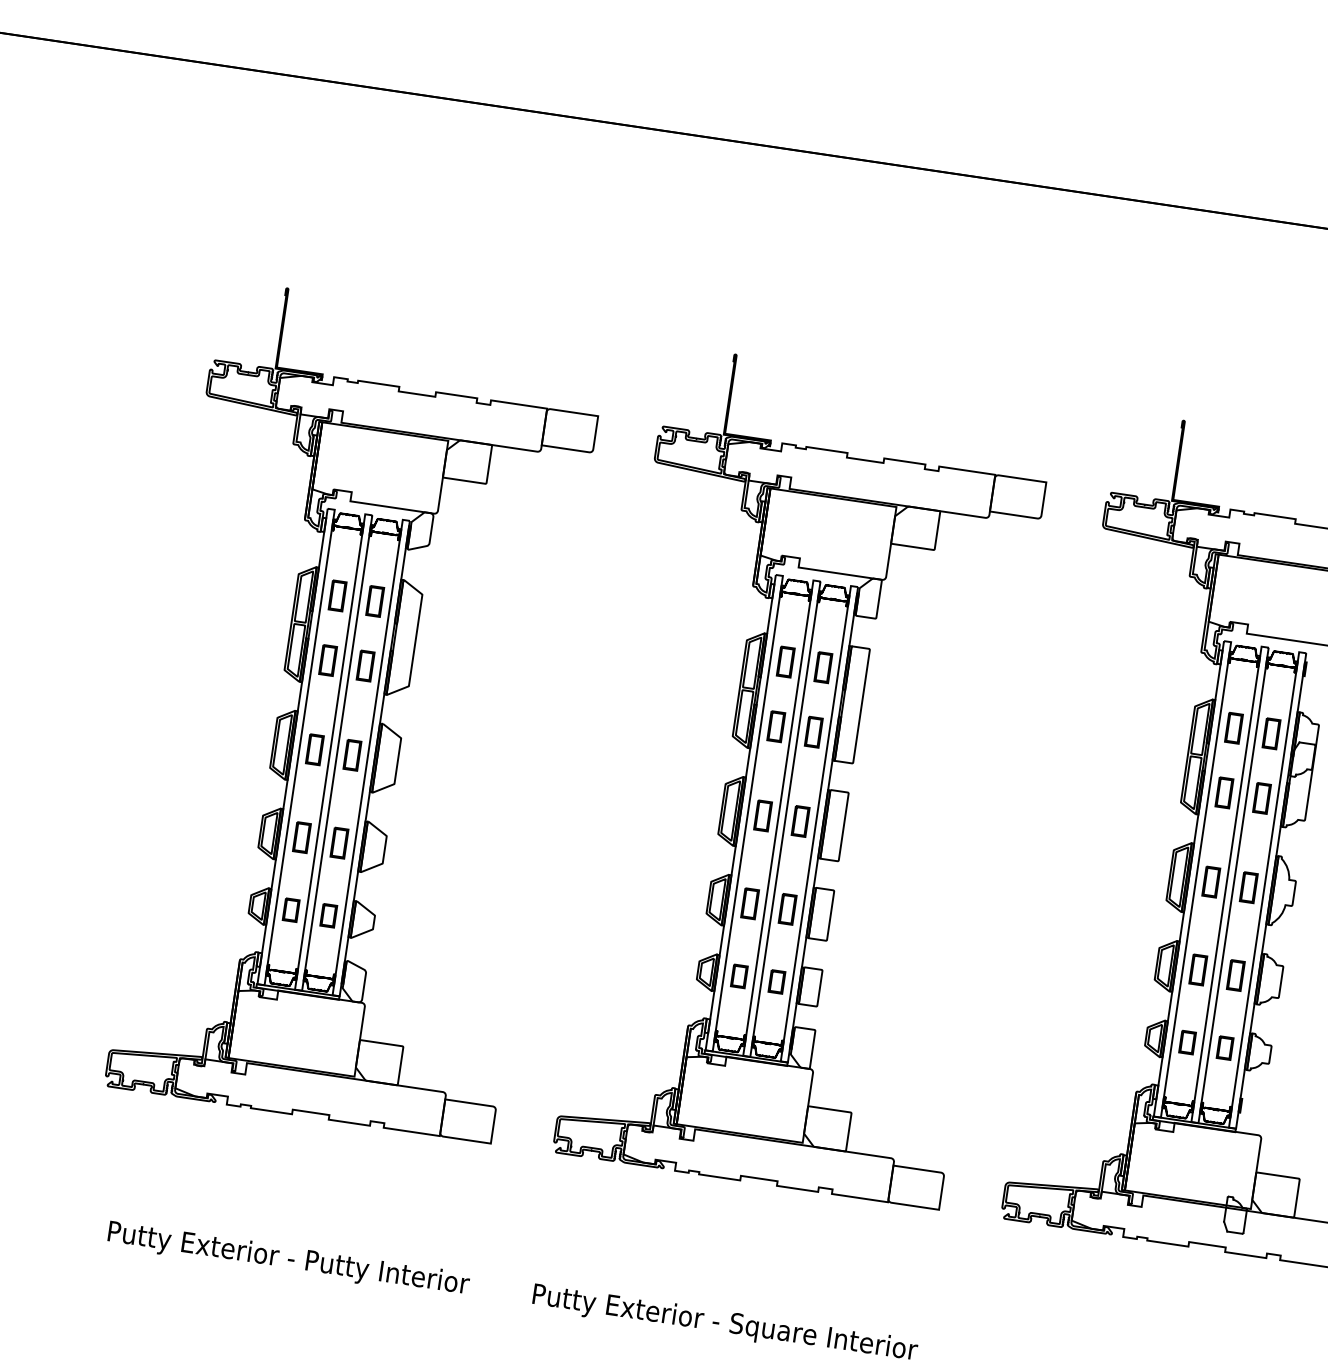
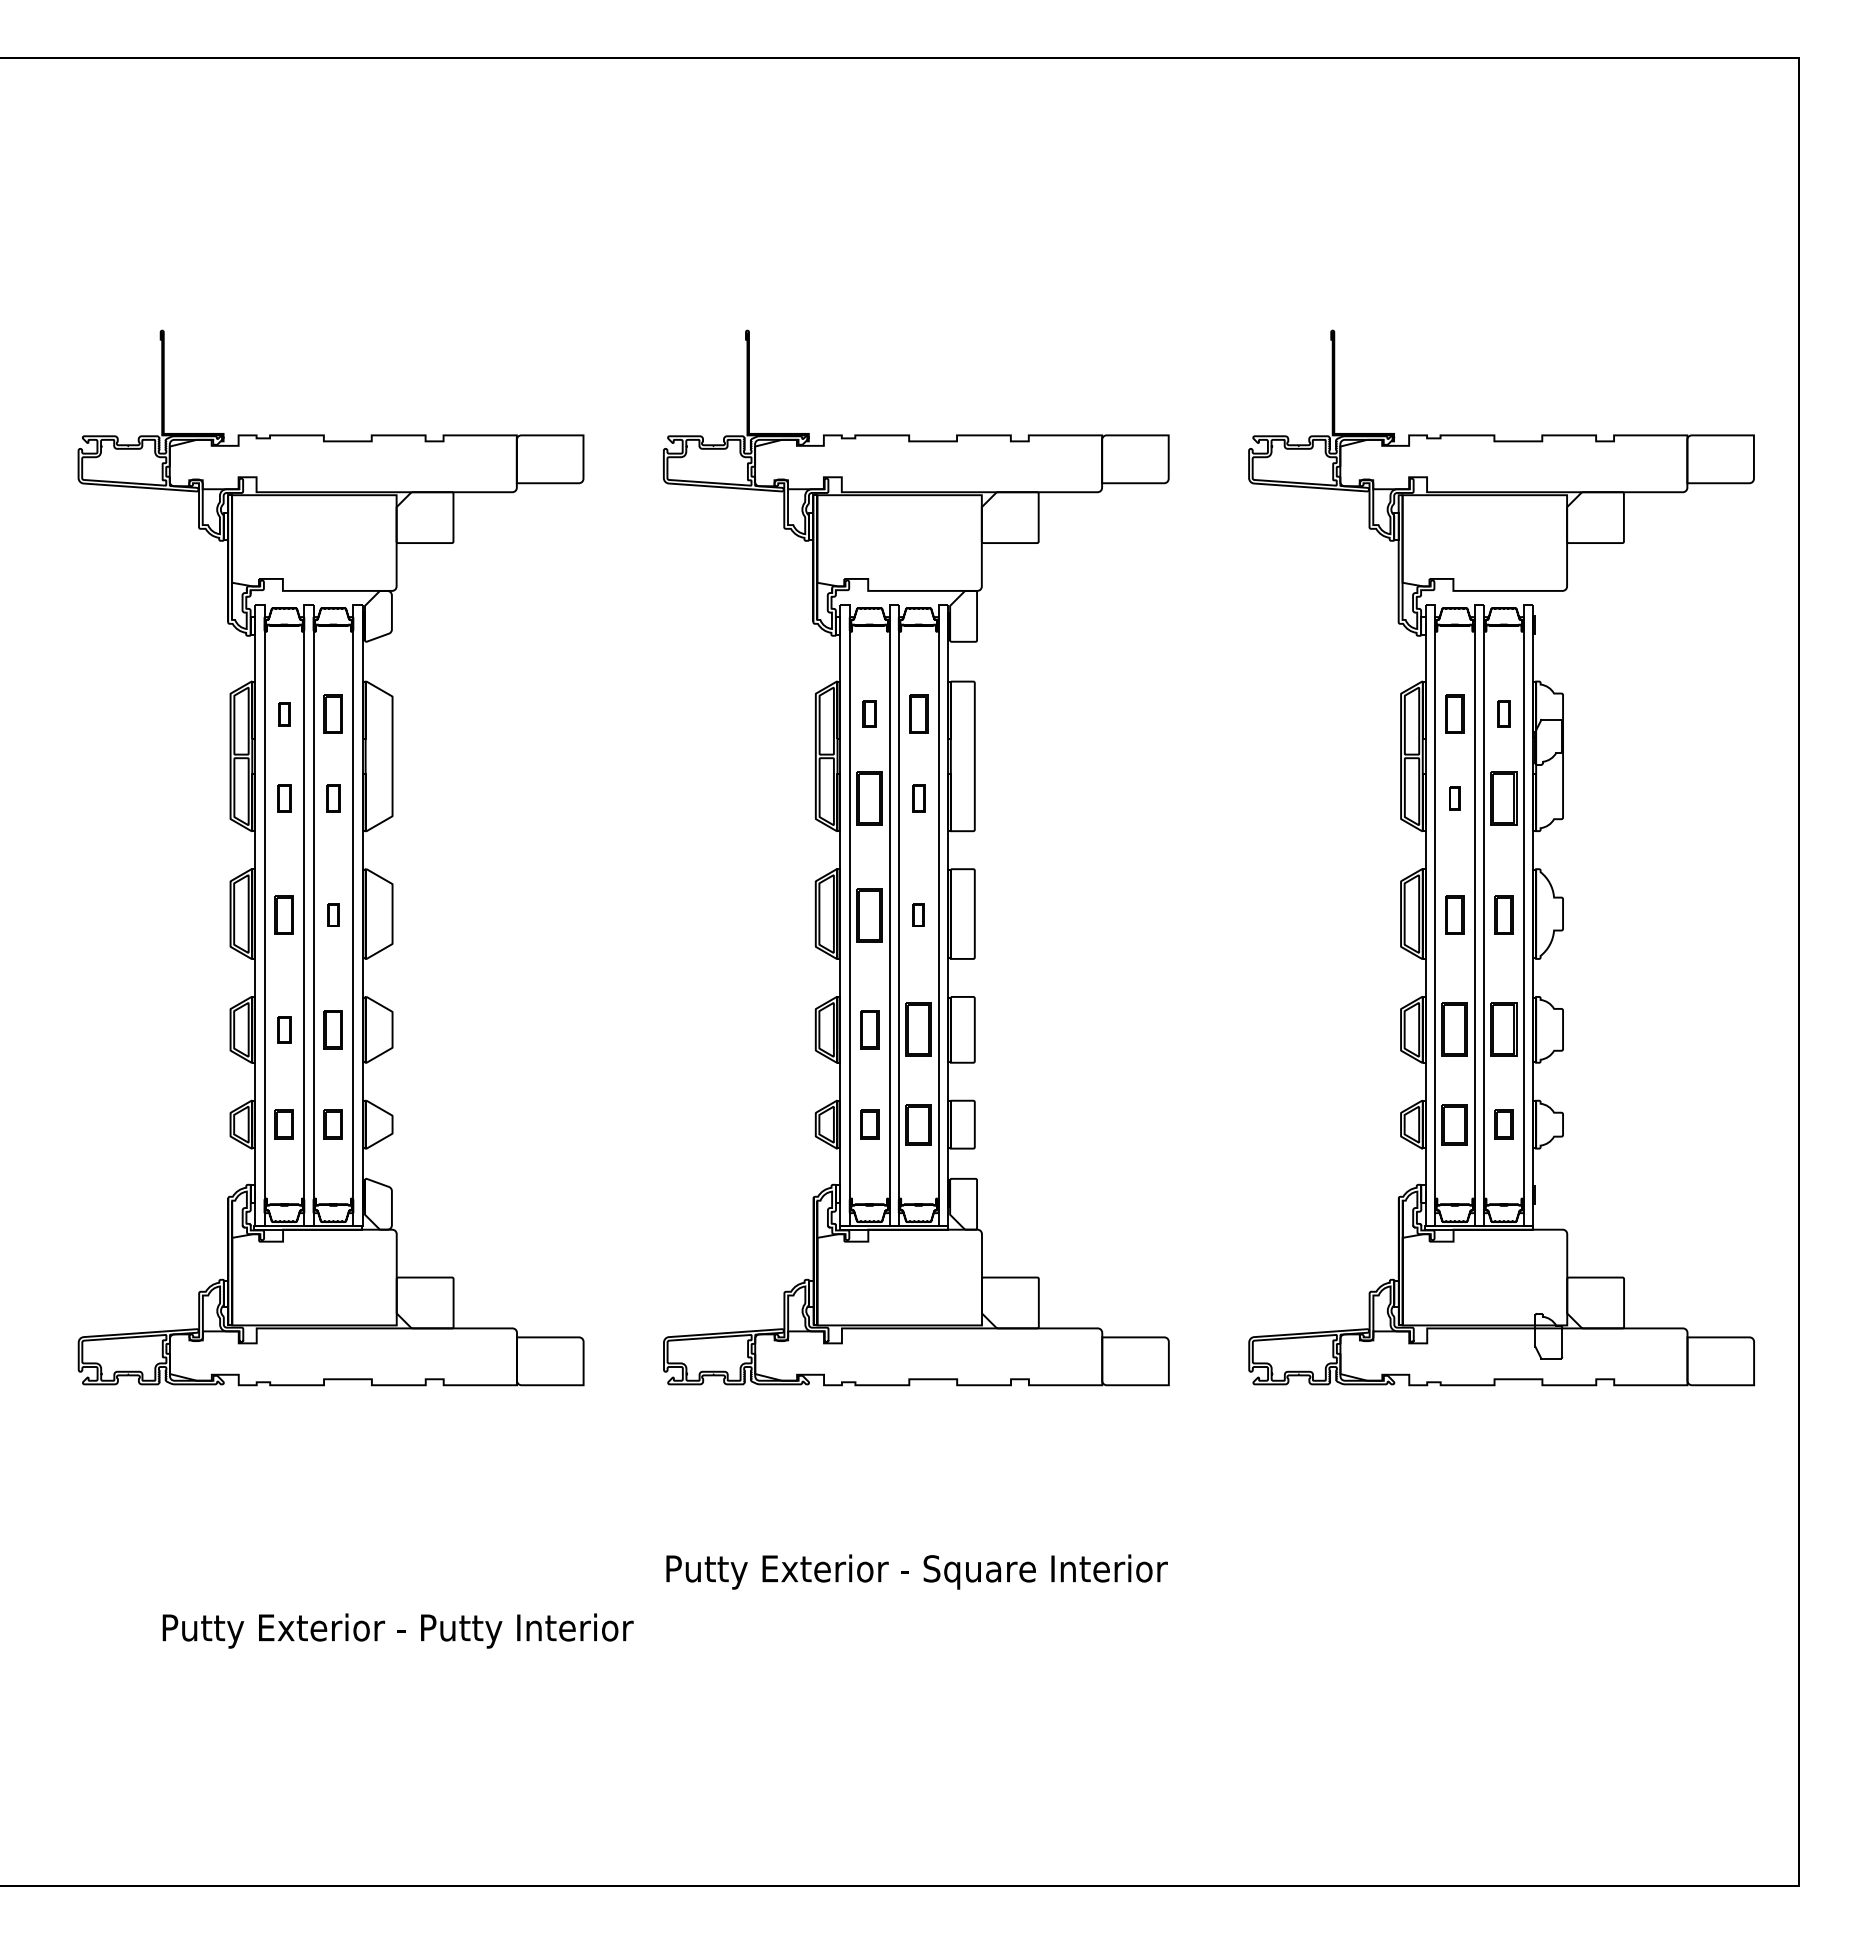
part: (337, 595) -> (283, 713), size x0.6
part: (327, 660) -> (283, 798), size x0.7
part: (785, 661) -> (869, 713), size x0.7
part: (364, 665) -> (332, 798), size x0.7
part: (776, 726) -> (869, 798), size x1.4
part: (813, 732) -> (918, 798), size x0.7
part: (1271, 733) -> (1503, 713), size x0.7
part: (351, 754) -> (332, 914), size x0.6
part: (1224, 792) -> (1454, 798), size x0.6
part: (1261, 798) -> (1503, 798), size x1.4
part: (763, 815) -> (869, 914), size x1.4
part: (800, 820) -> (918, 914), size x0.6
part: (301, 837) -> (283, 1029), size x0.7
part: (787, 909) -> (918, 1029), size x1.4
part: (1198, 969) -> (1454, 1029), size x1.4
part: (1235, 975) -> (1503, 1029), size x1.4
part: (776, 981) -> (918, 1124), size x1.4
part: (1187, 1042) -> (1454, 1124), size x1.4
text: (288, 1259) -> (397, 1630), moved

